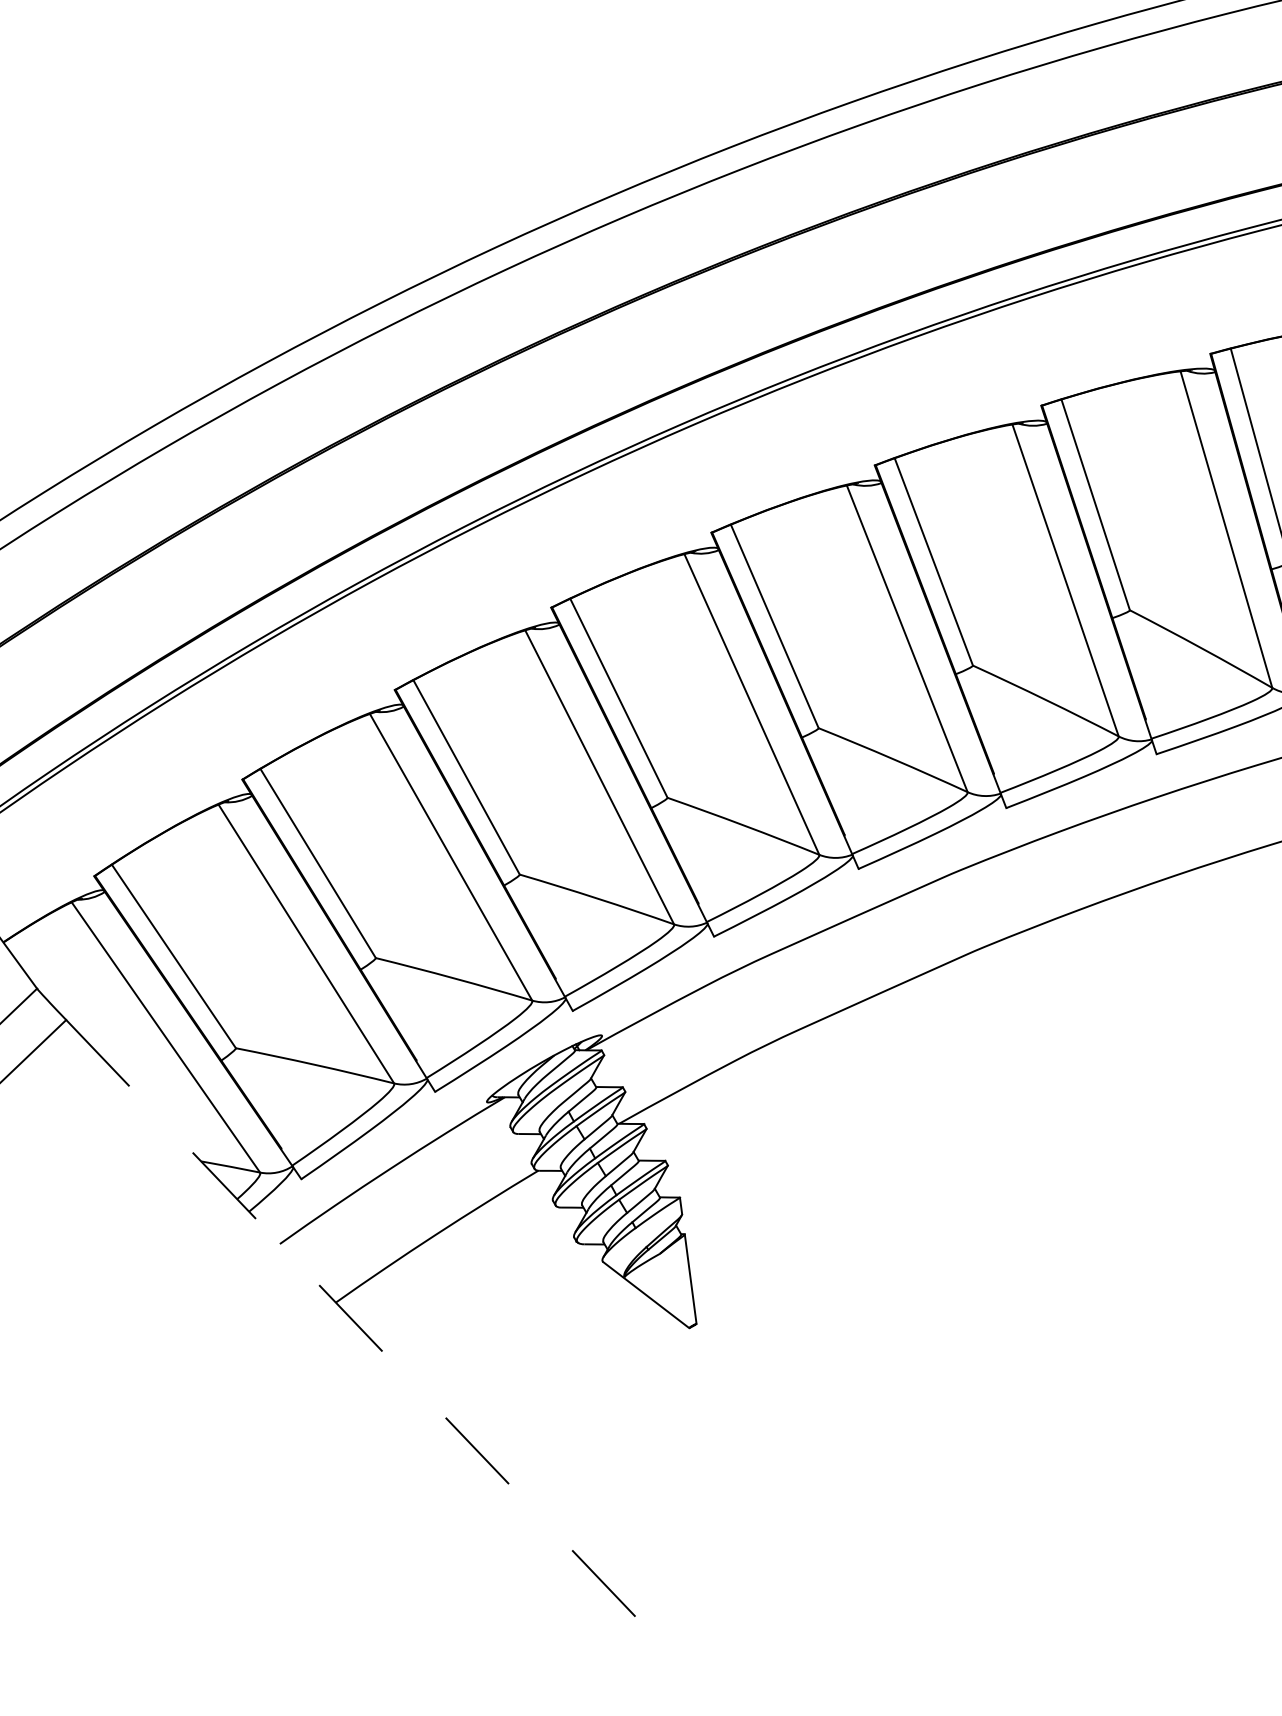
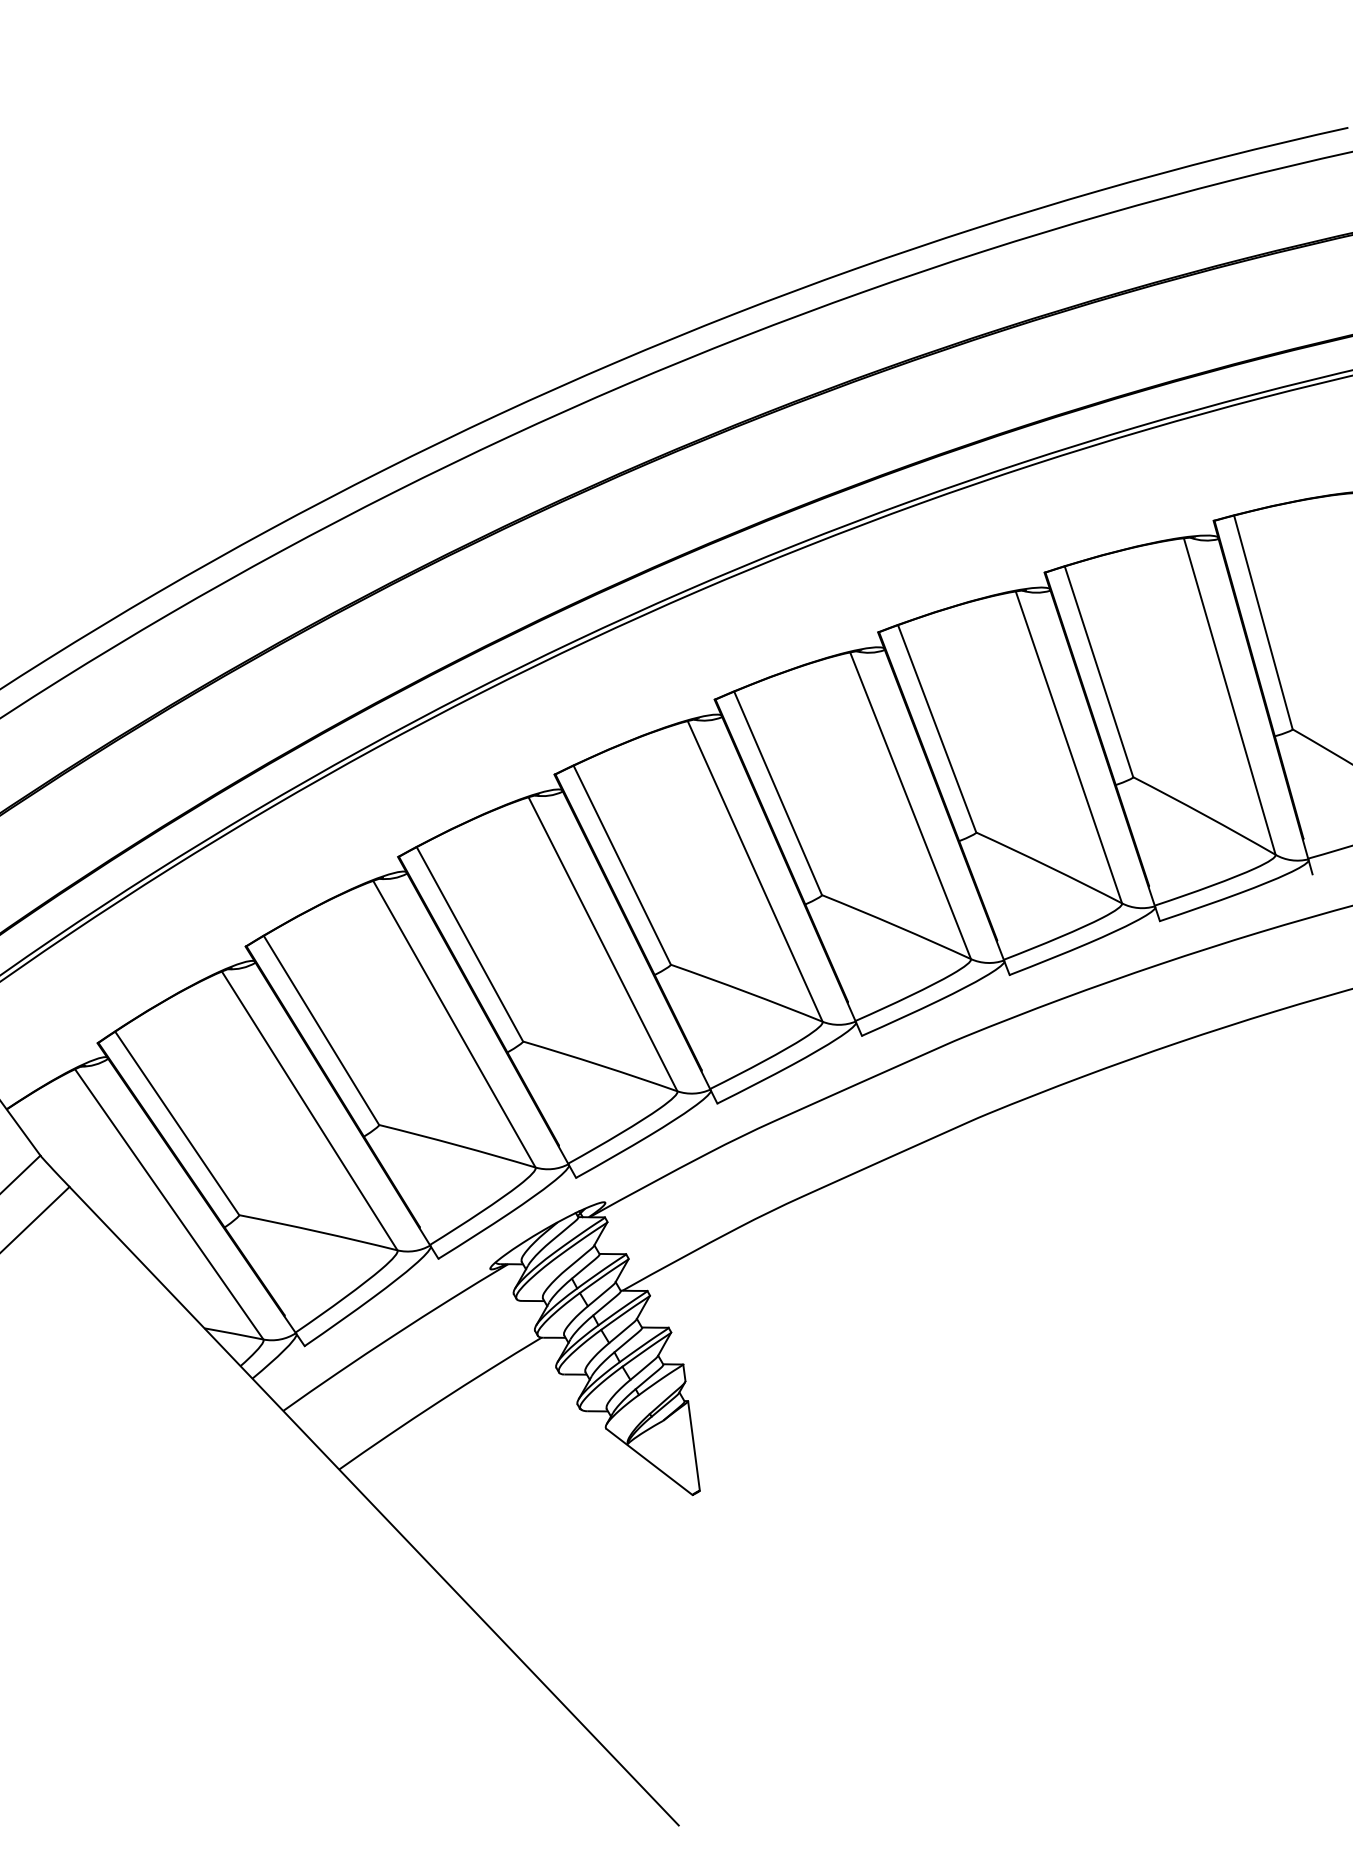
line: (371, 1339) -> (374, 1506), dashed -> solid

